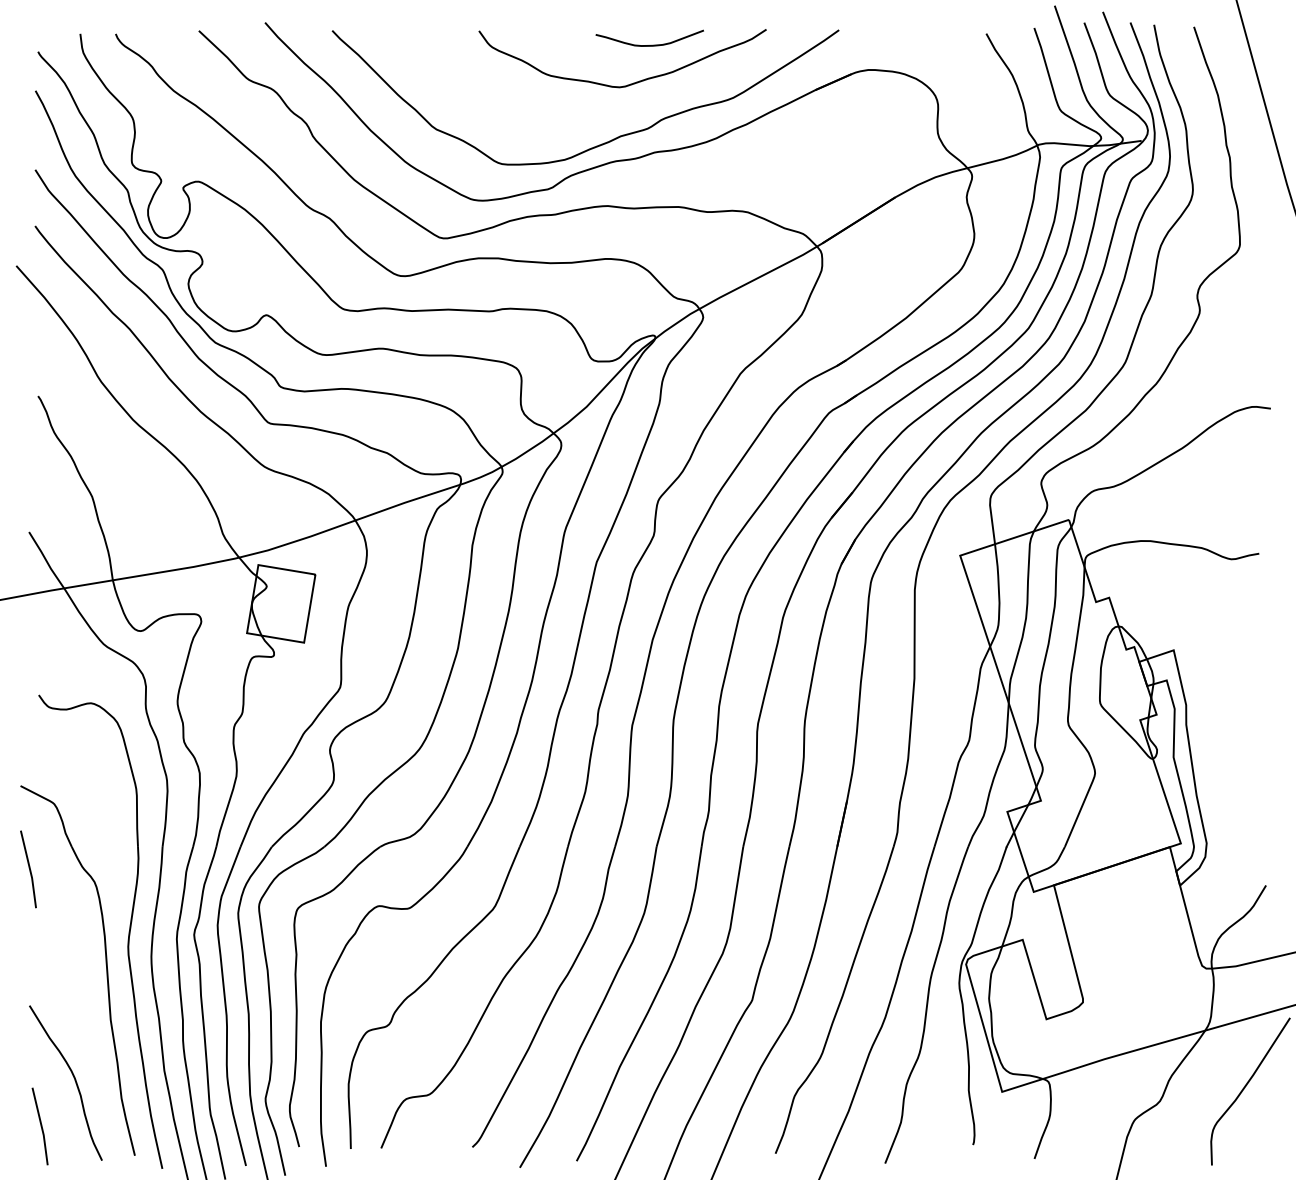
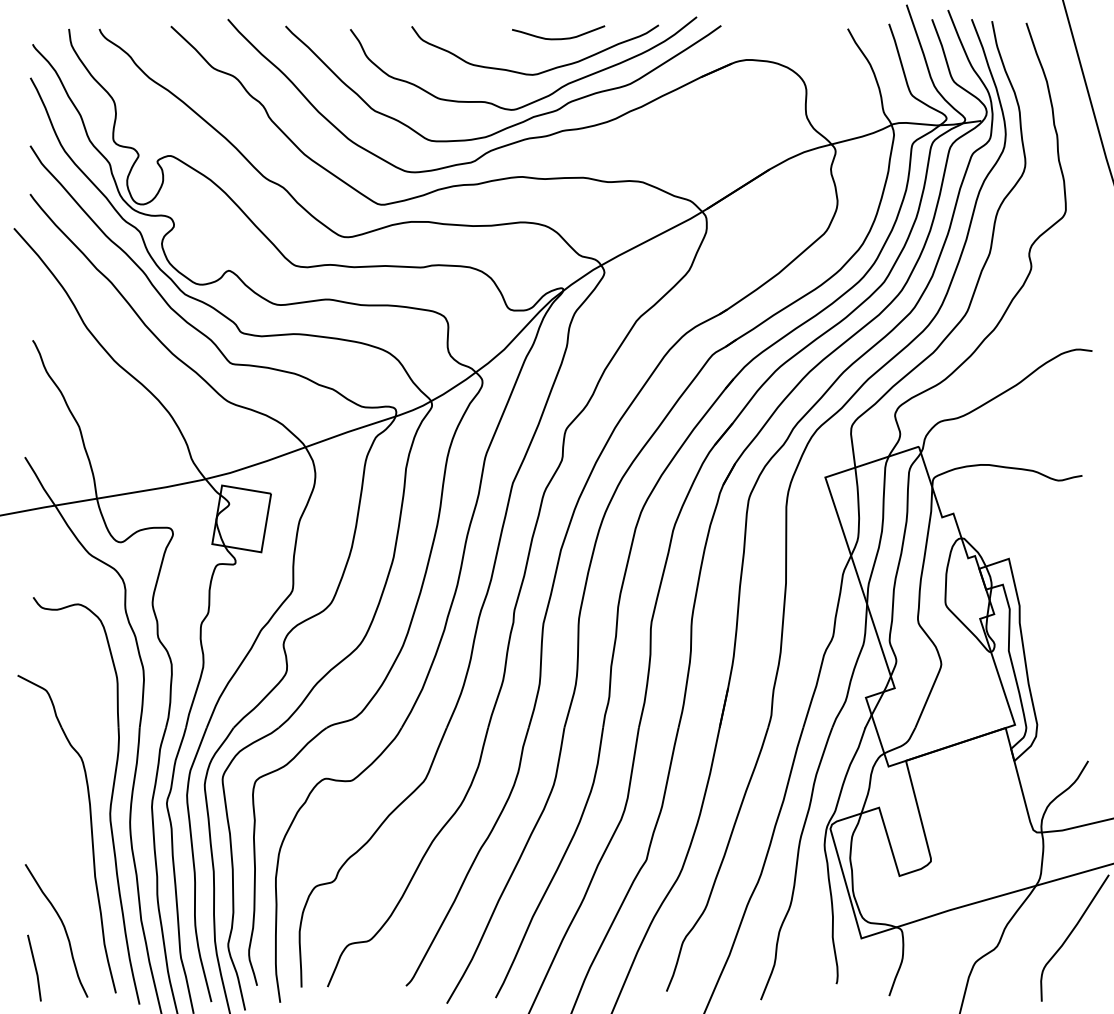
curve: (629, 113) -> (541, 97), added
line: (28, 868) -> (24, 746), removed

